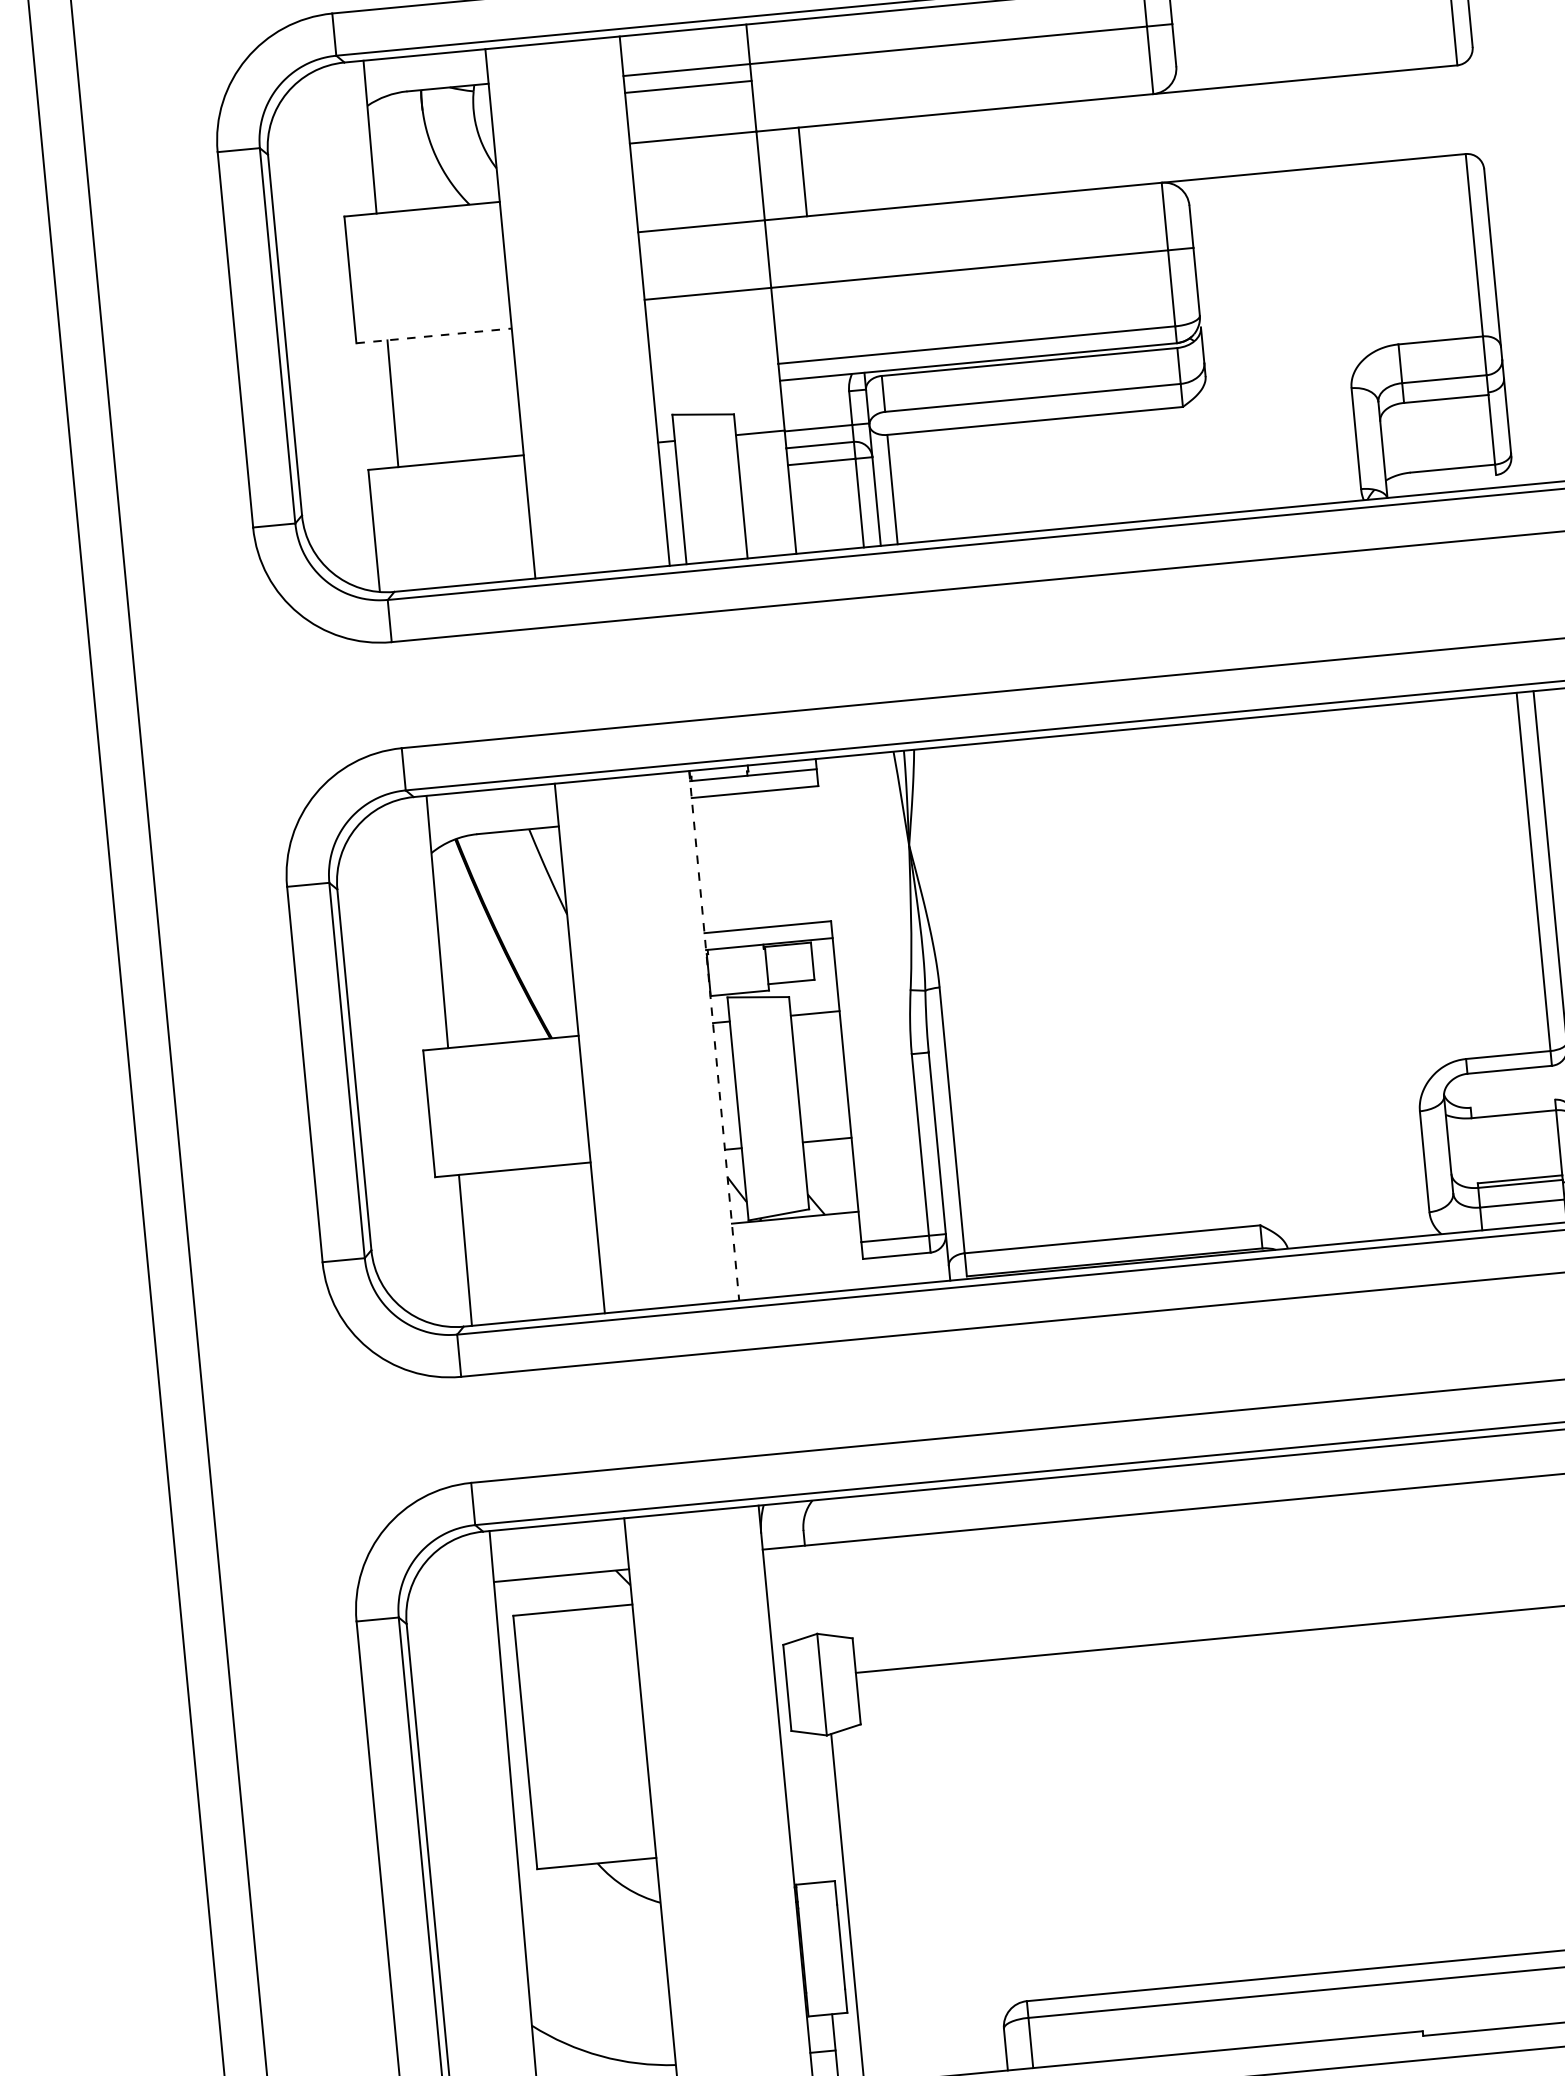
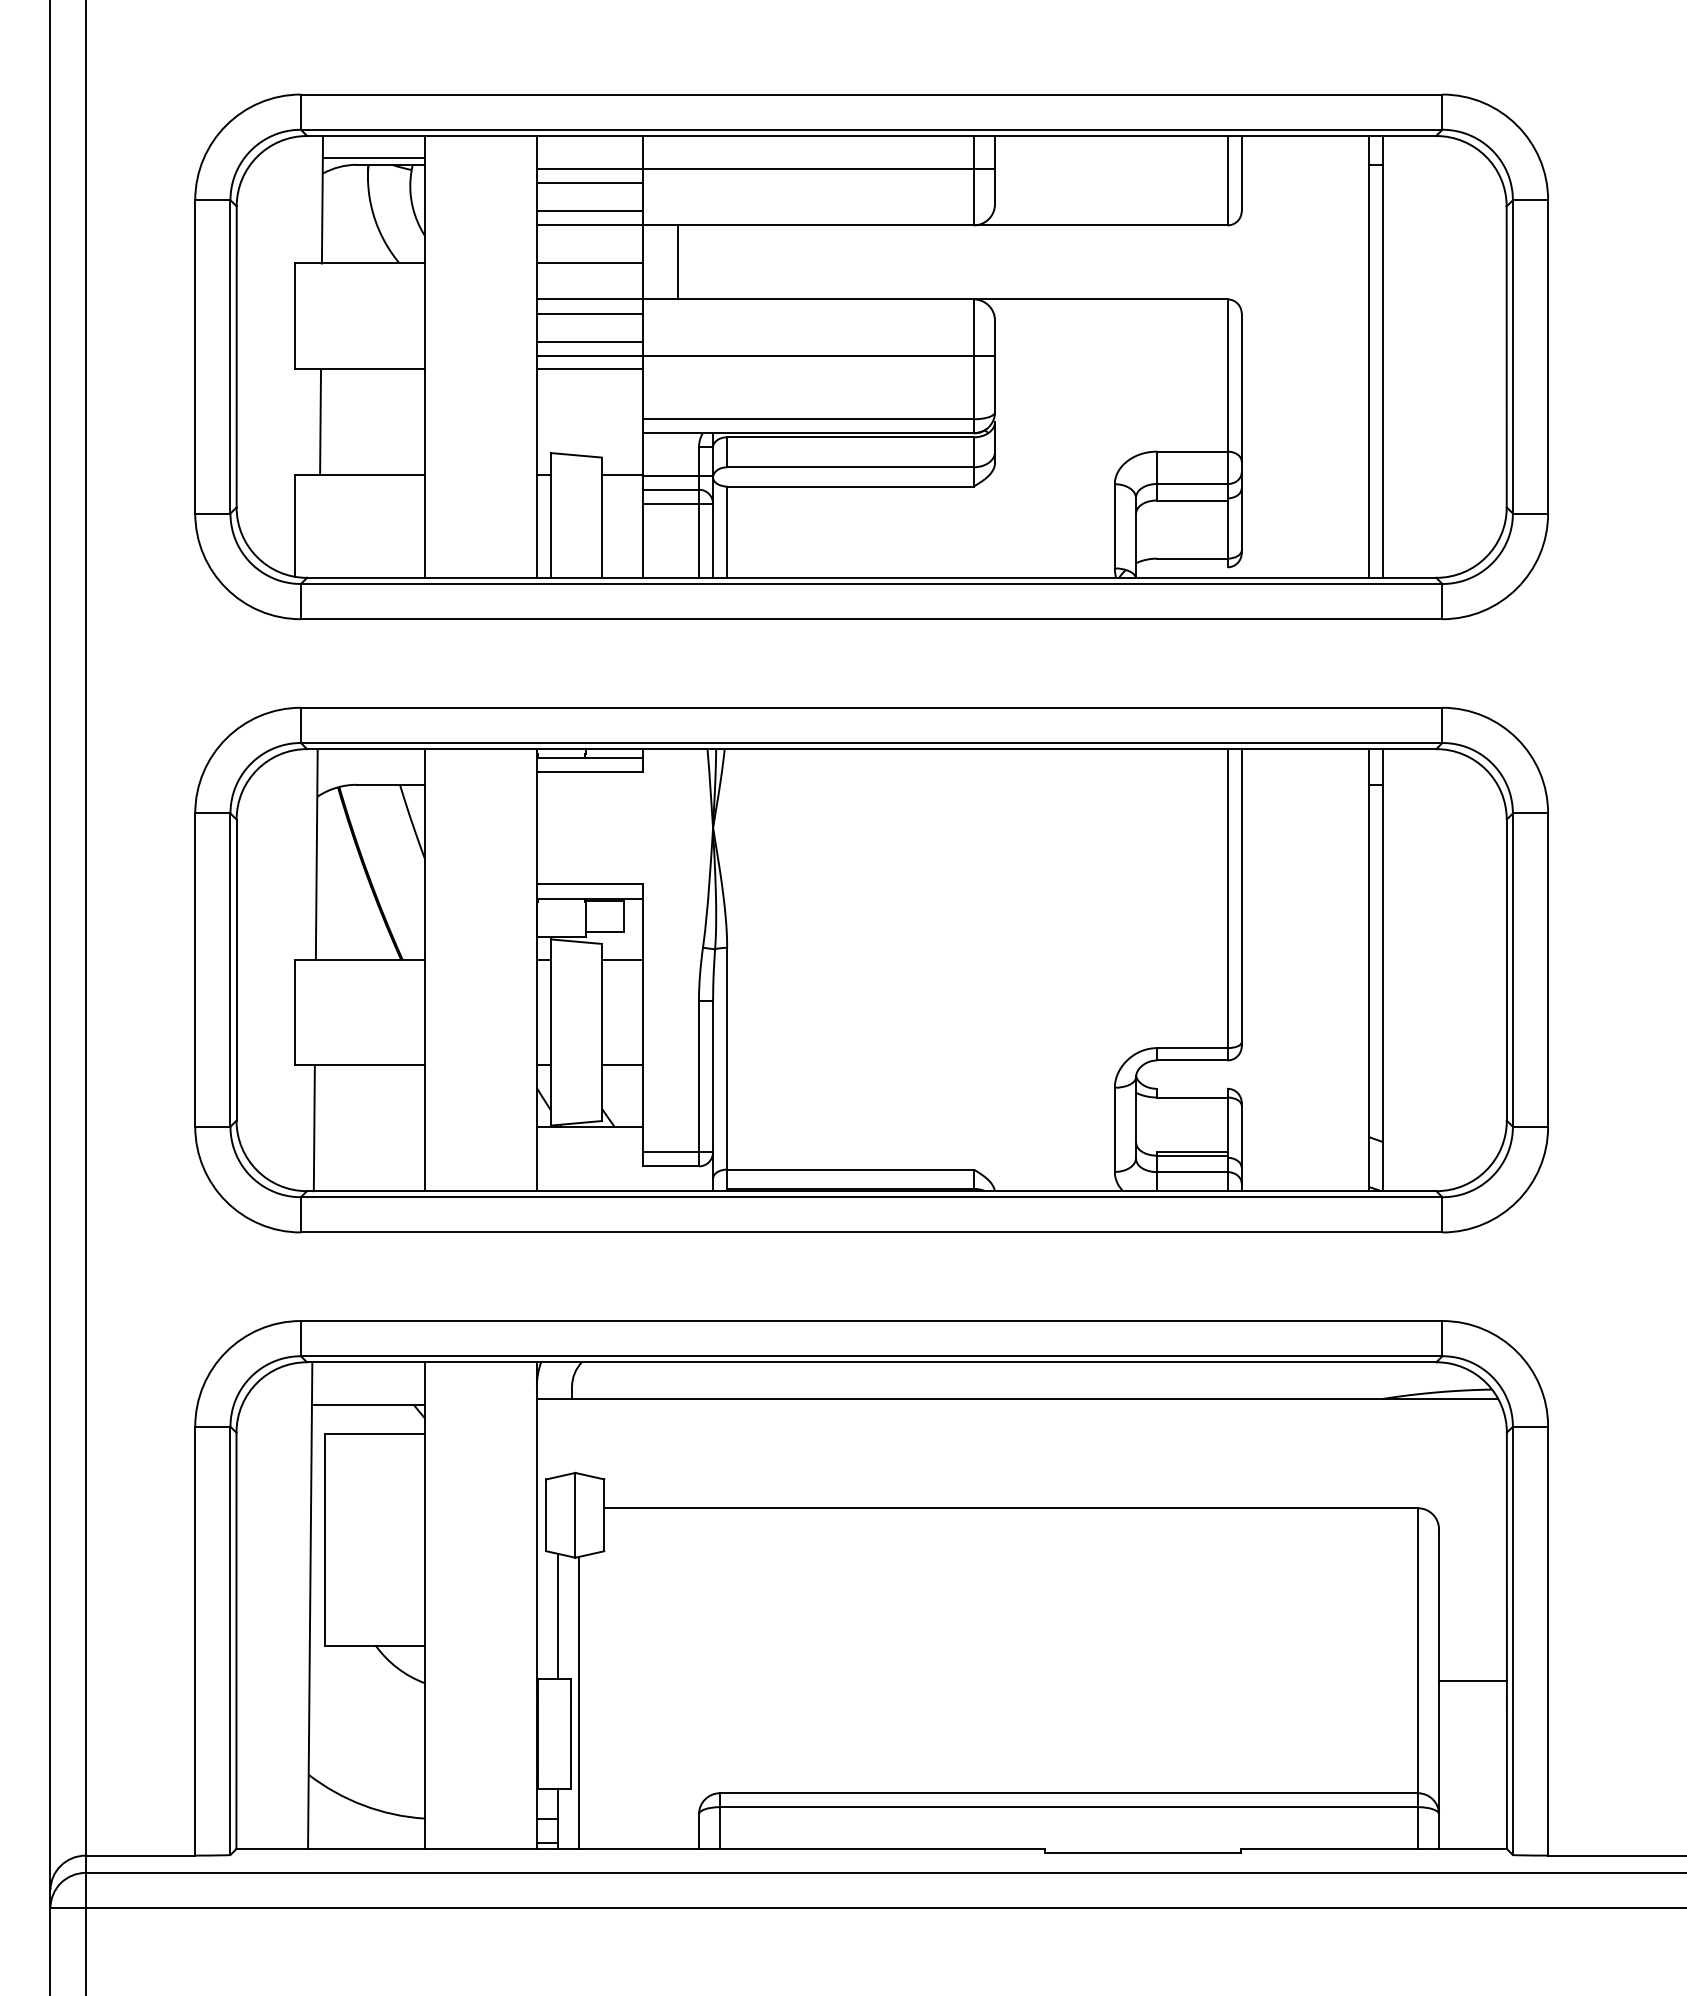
line: (426, 80) -> (373, 157), added
line: (691, 120) -> (589, 211), added
line: (697, 183) -> (589, 263), added
line: (702, 243) -> (589, 313), added
line: (706, 276) -> (589, 341), added
line: (709, 310) -> (589, 369), added
line: (433, 336) -> (359, 369), dashed -> solid
line: (713, 1036) -> (536, 970), dashed -> solid
line: (811, 1806) -> (557, 1615), added

